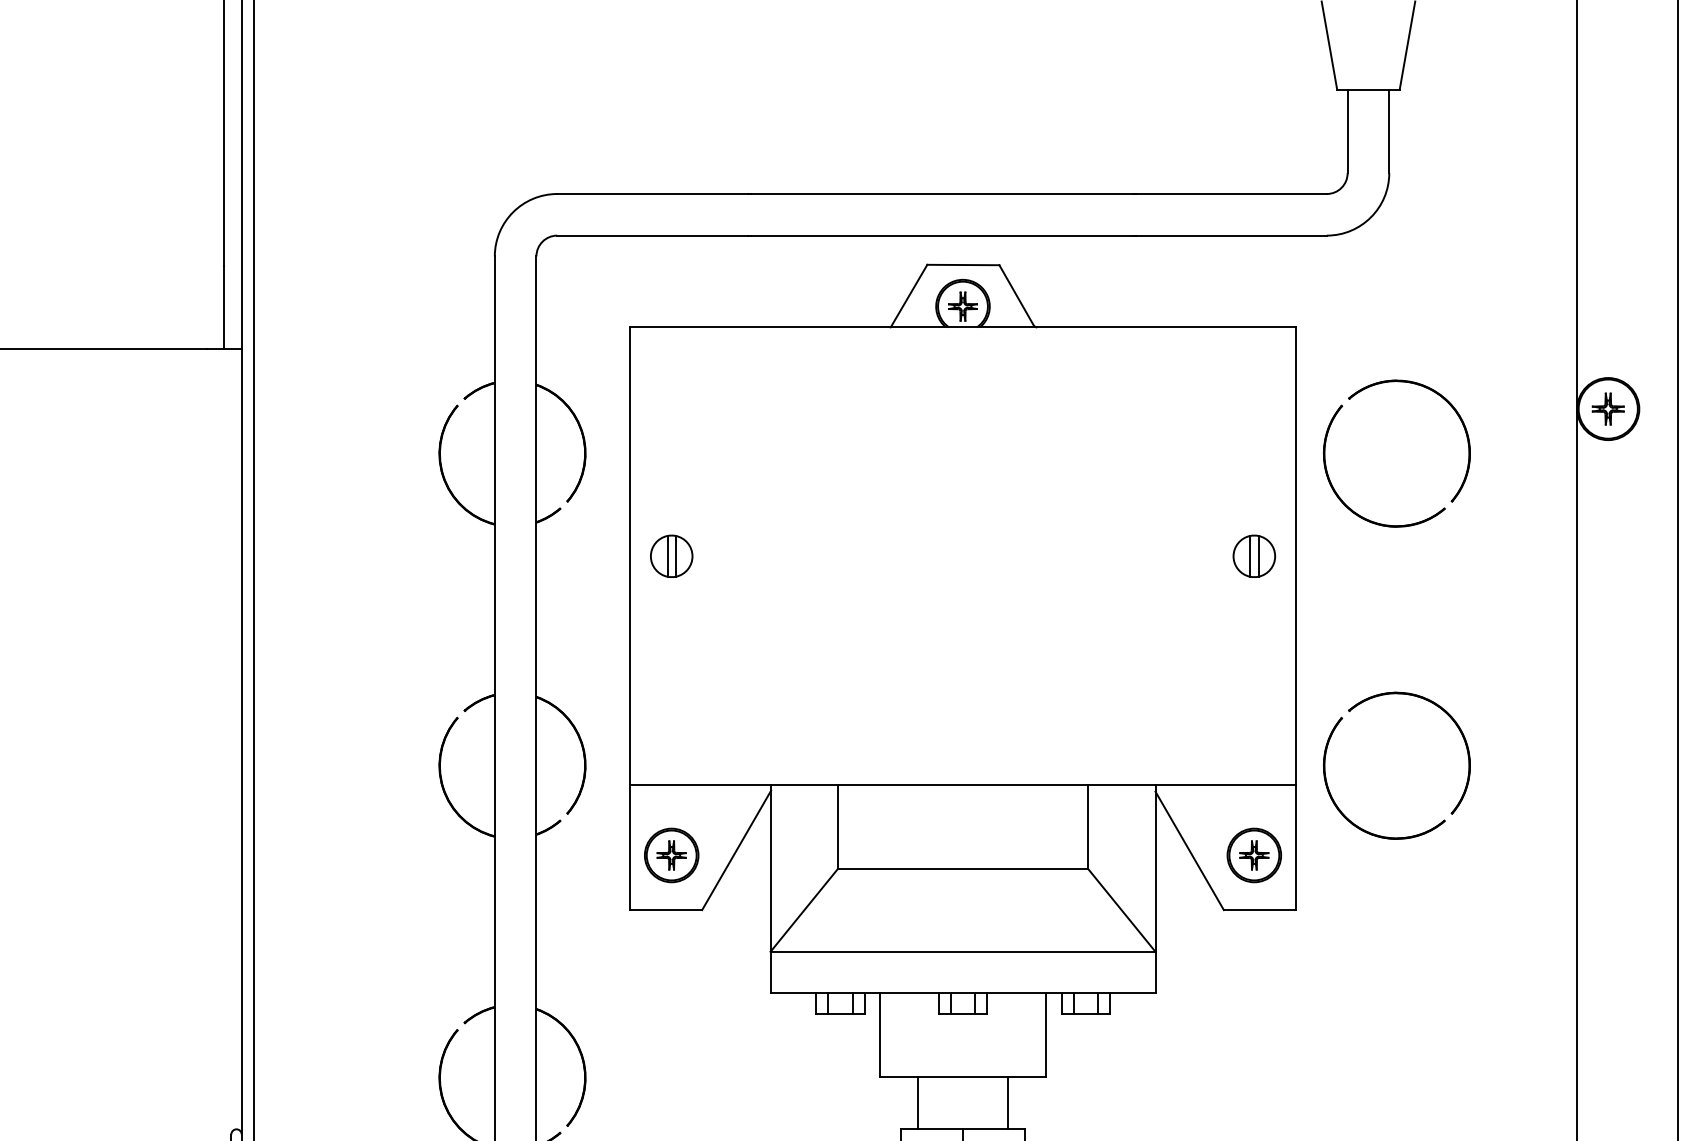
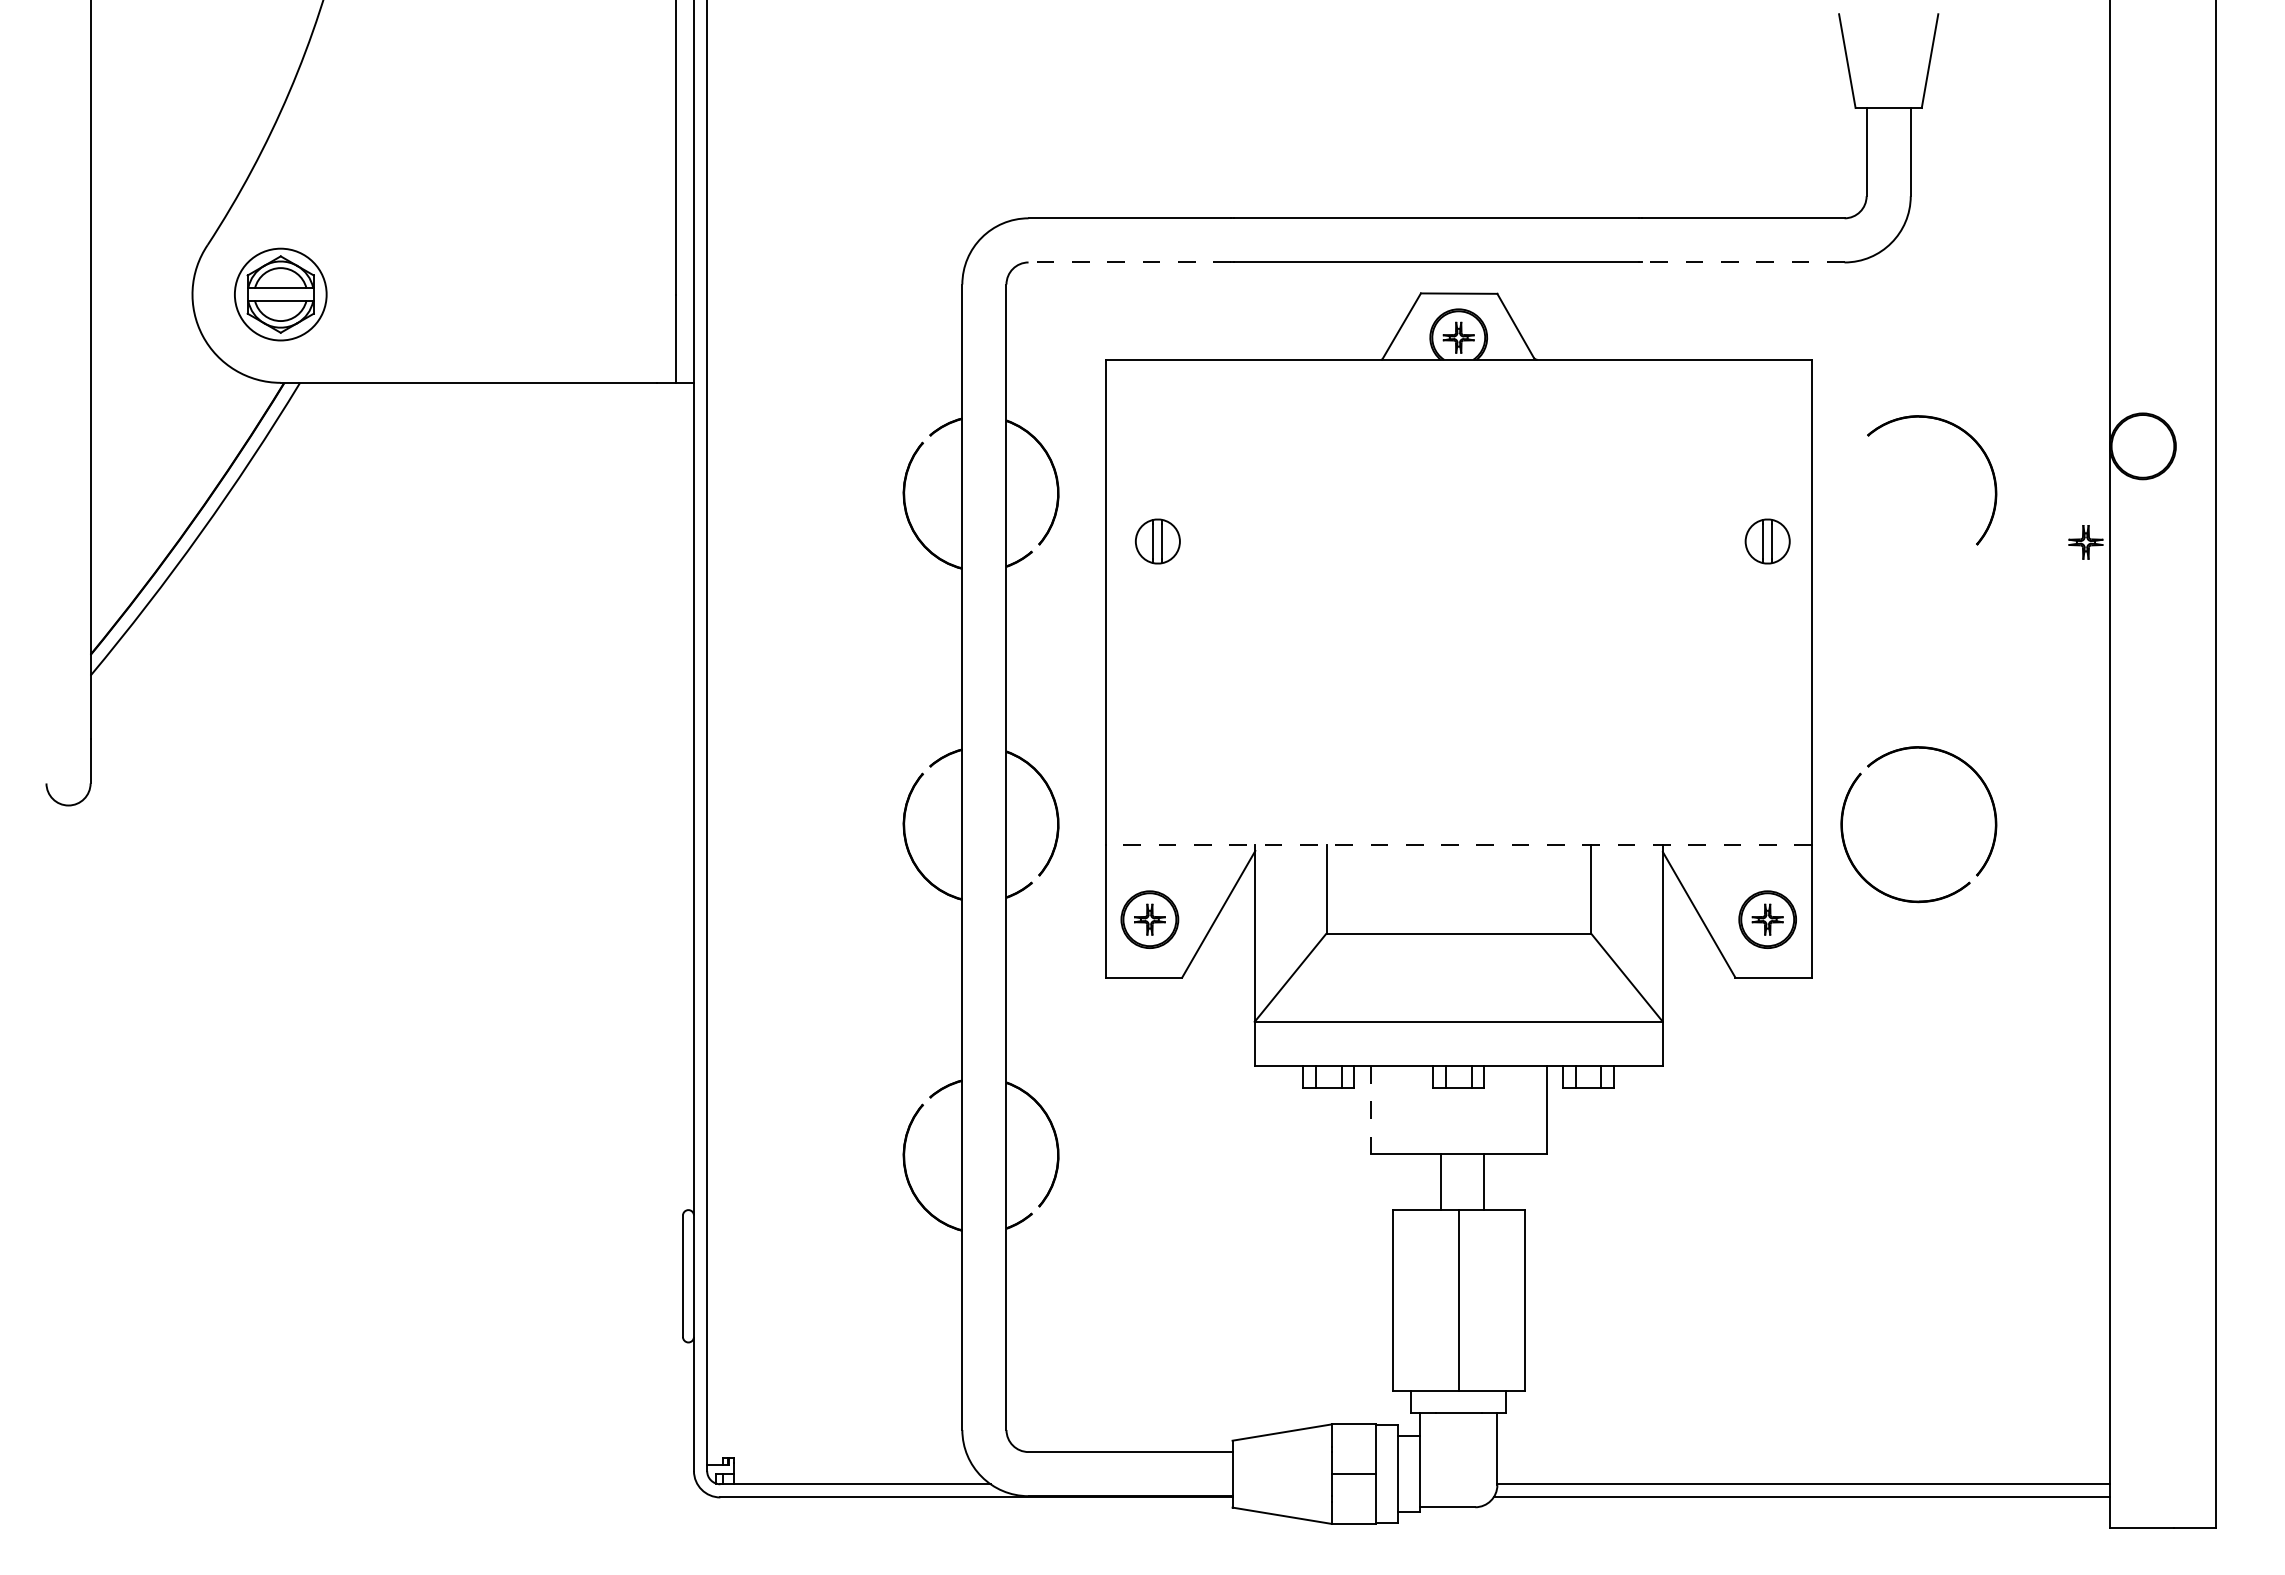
line: (652, 235) -> (1129, 262), solid -> dashed
line: (1230, 235) -> (1742, 262), solid -> dashed
part: (1607, 409) -> (2085, 542), moved
part: (1340, 497) -> (1859, 540), removed
part: (671, 556) -> (1157, 541), moved
part: (1254, 556) -> (1767, 541), moved
line: (962, 785) -> (1458, 845), solid -> dashed
line: (879, 1035) -> (1370, 1110), solid -> dashed
line: (918, 1102) -> (1484, 1181), moved
line: (1008, 1102) -> (1441, 1181), moved

